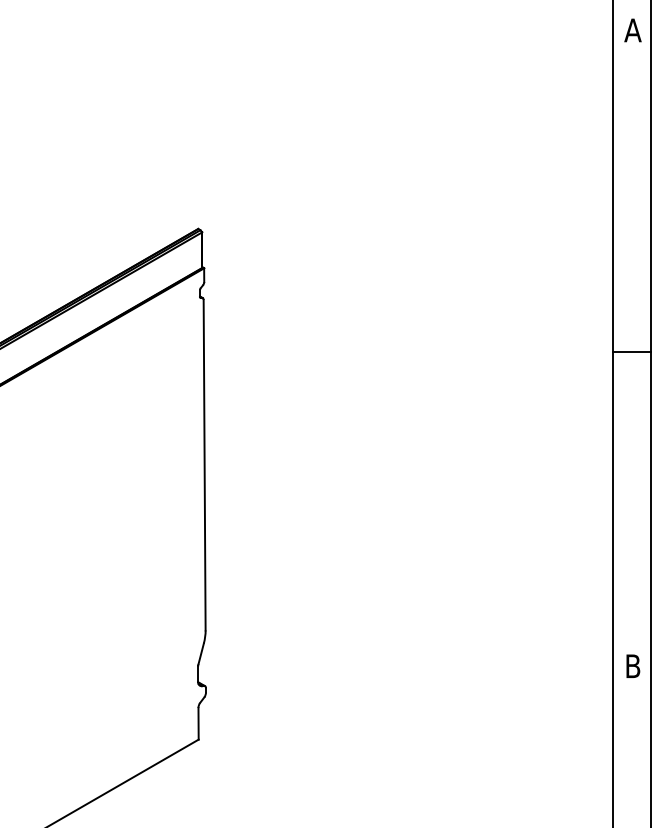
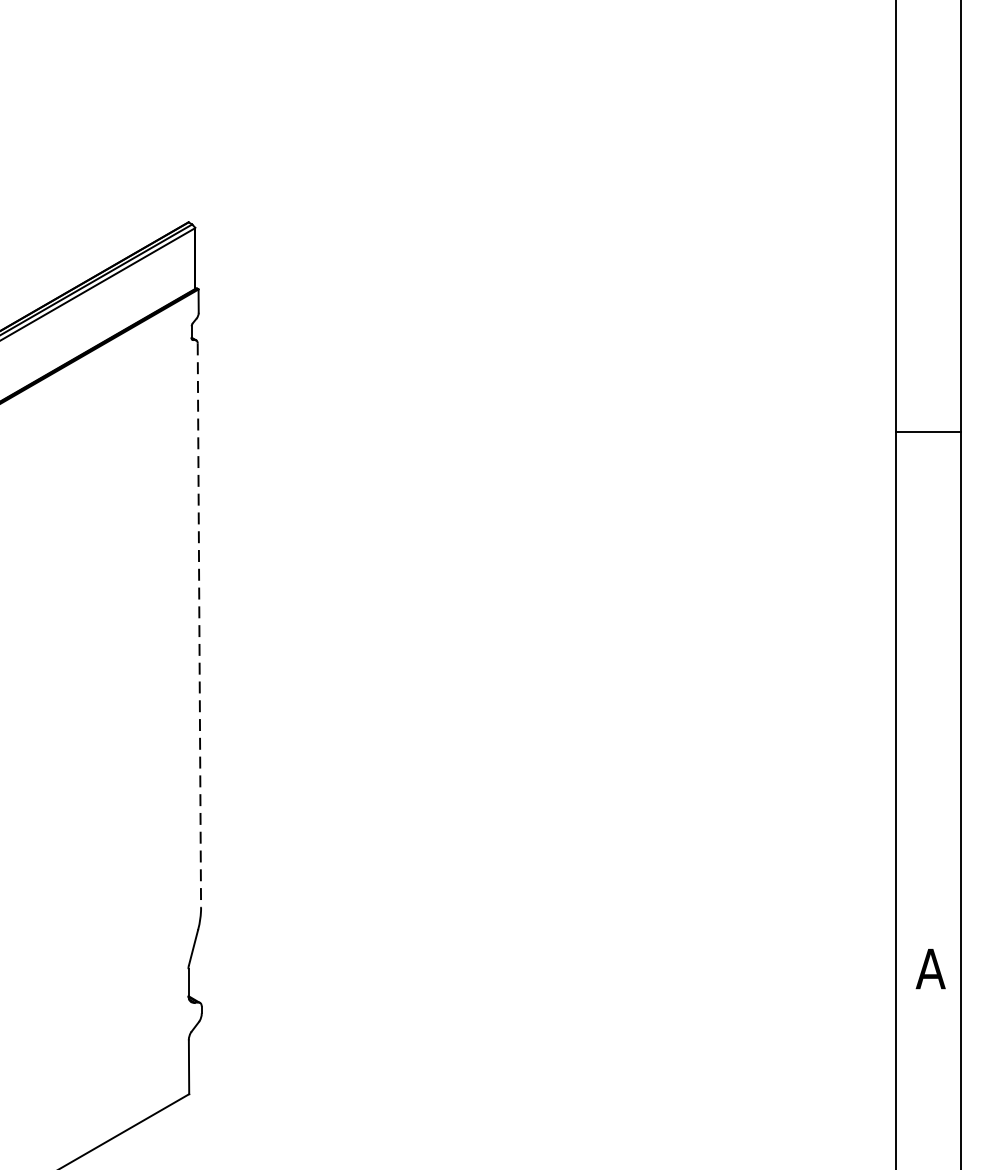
line: (204, 465) -> (199, 626), solid -> dashed
text: (632, 666) -> (929, 969), B -> A

